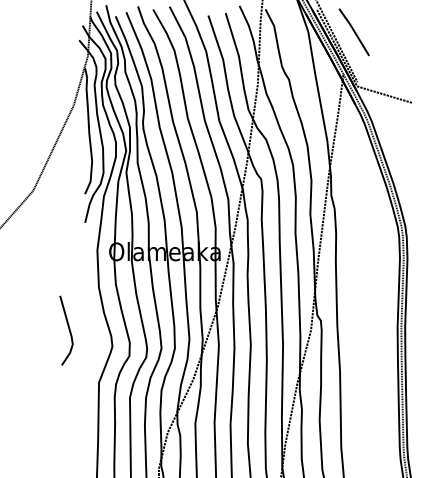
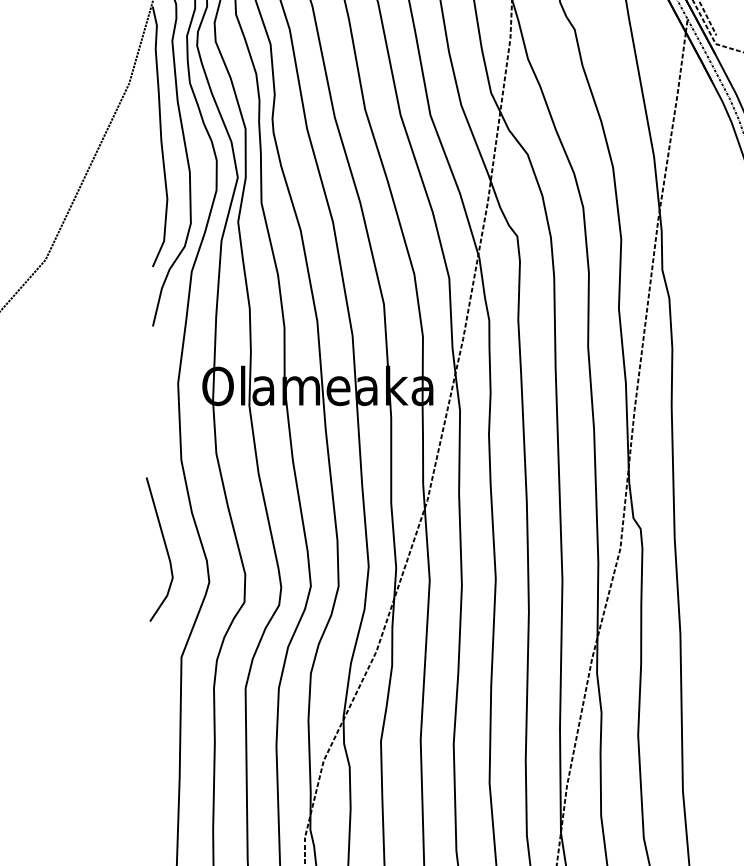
line: (68, 329) -> (163, 547), moved

